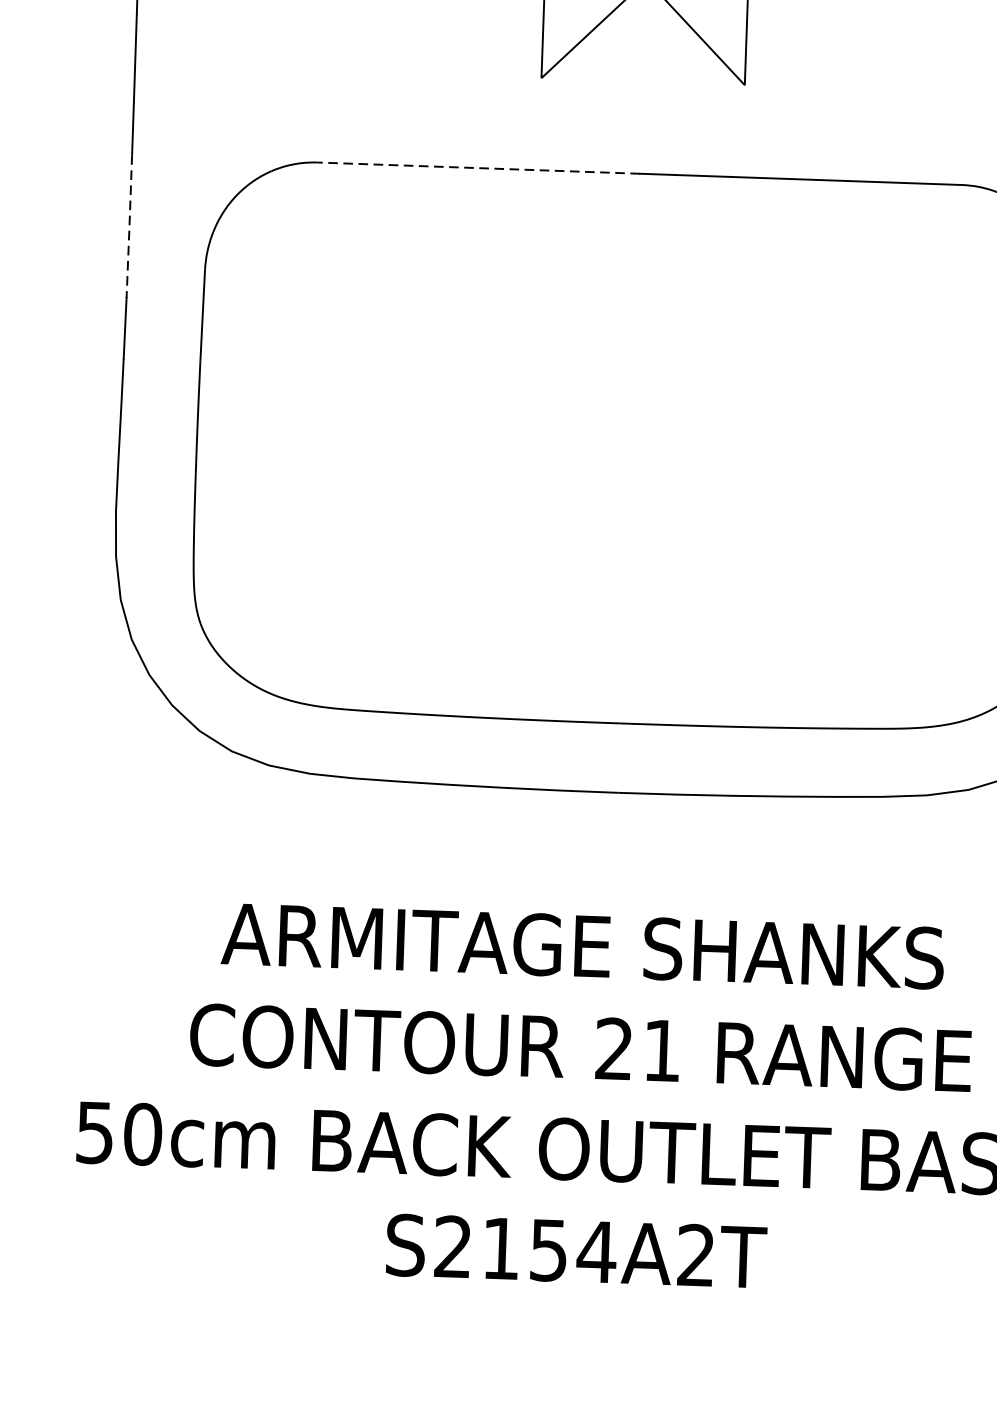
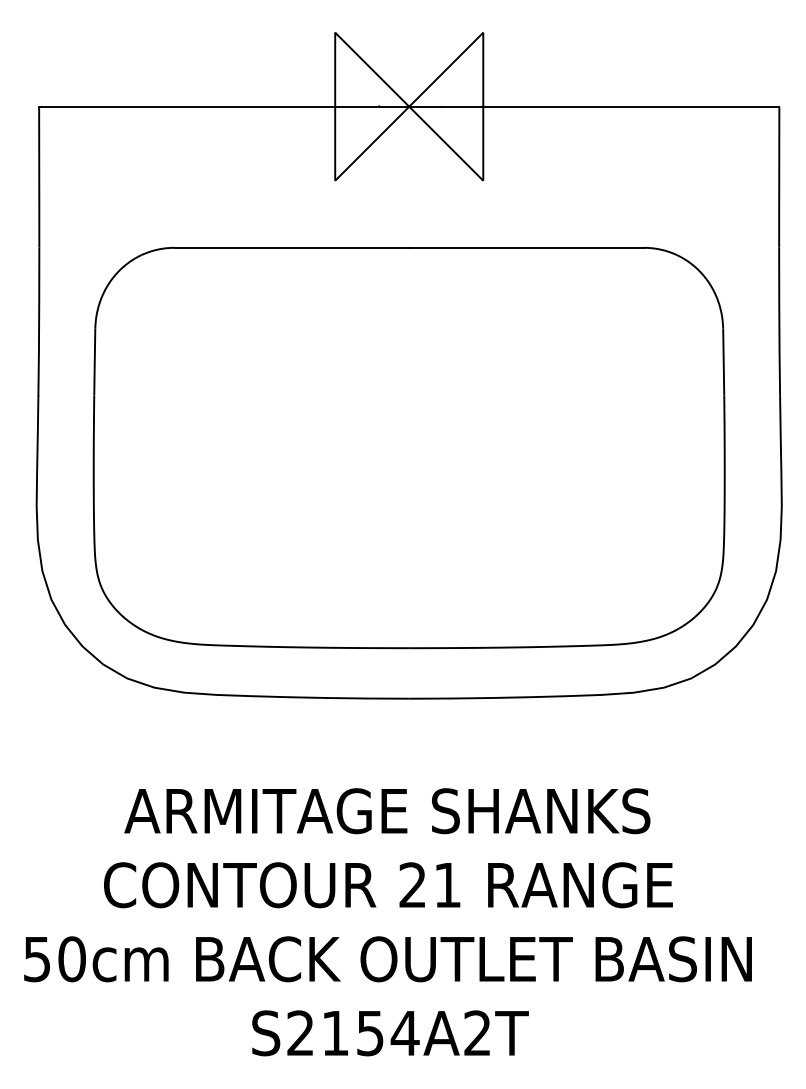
line: (478, 167) -> (291, 247), dashed -> solid
line: (129, 226) -> (39, 299), dashed -> solid

